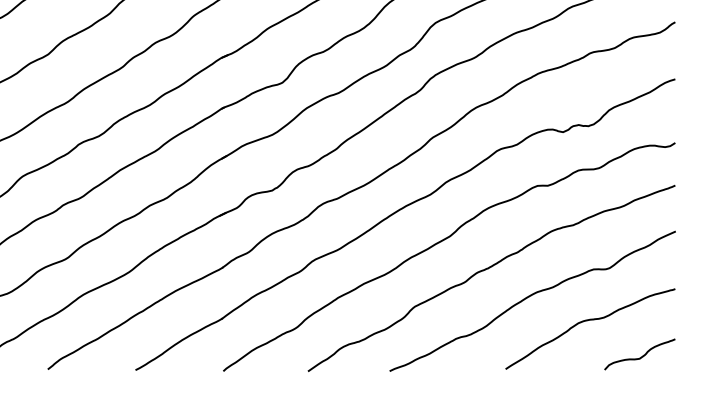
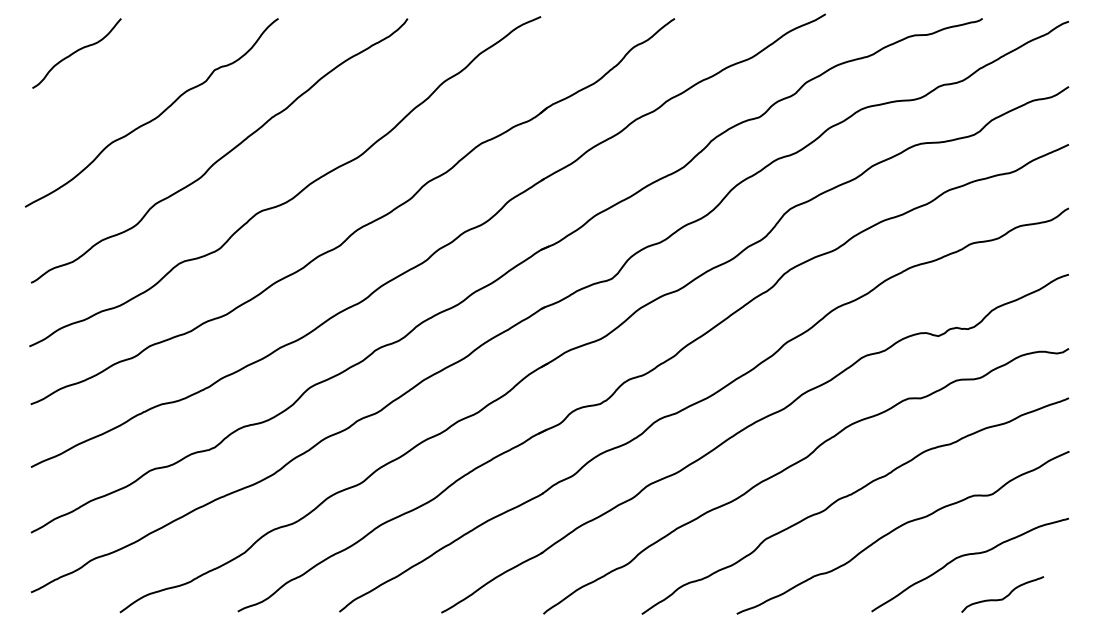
curve: (641, 356) -> (1004, 596), moved

